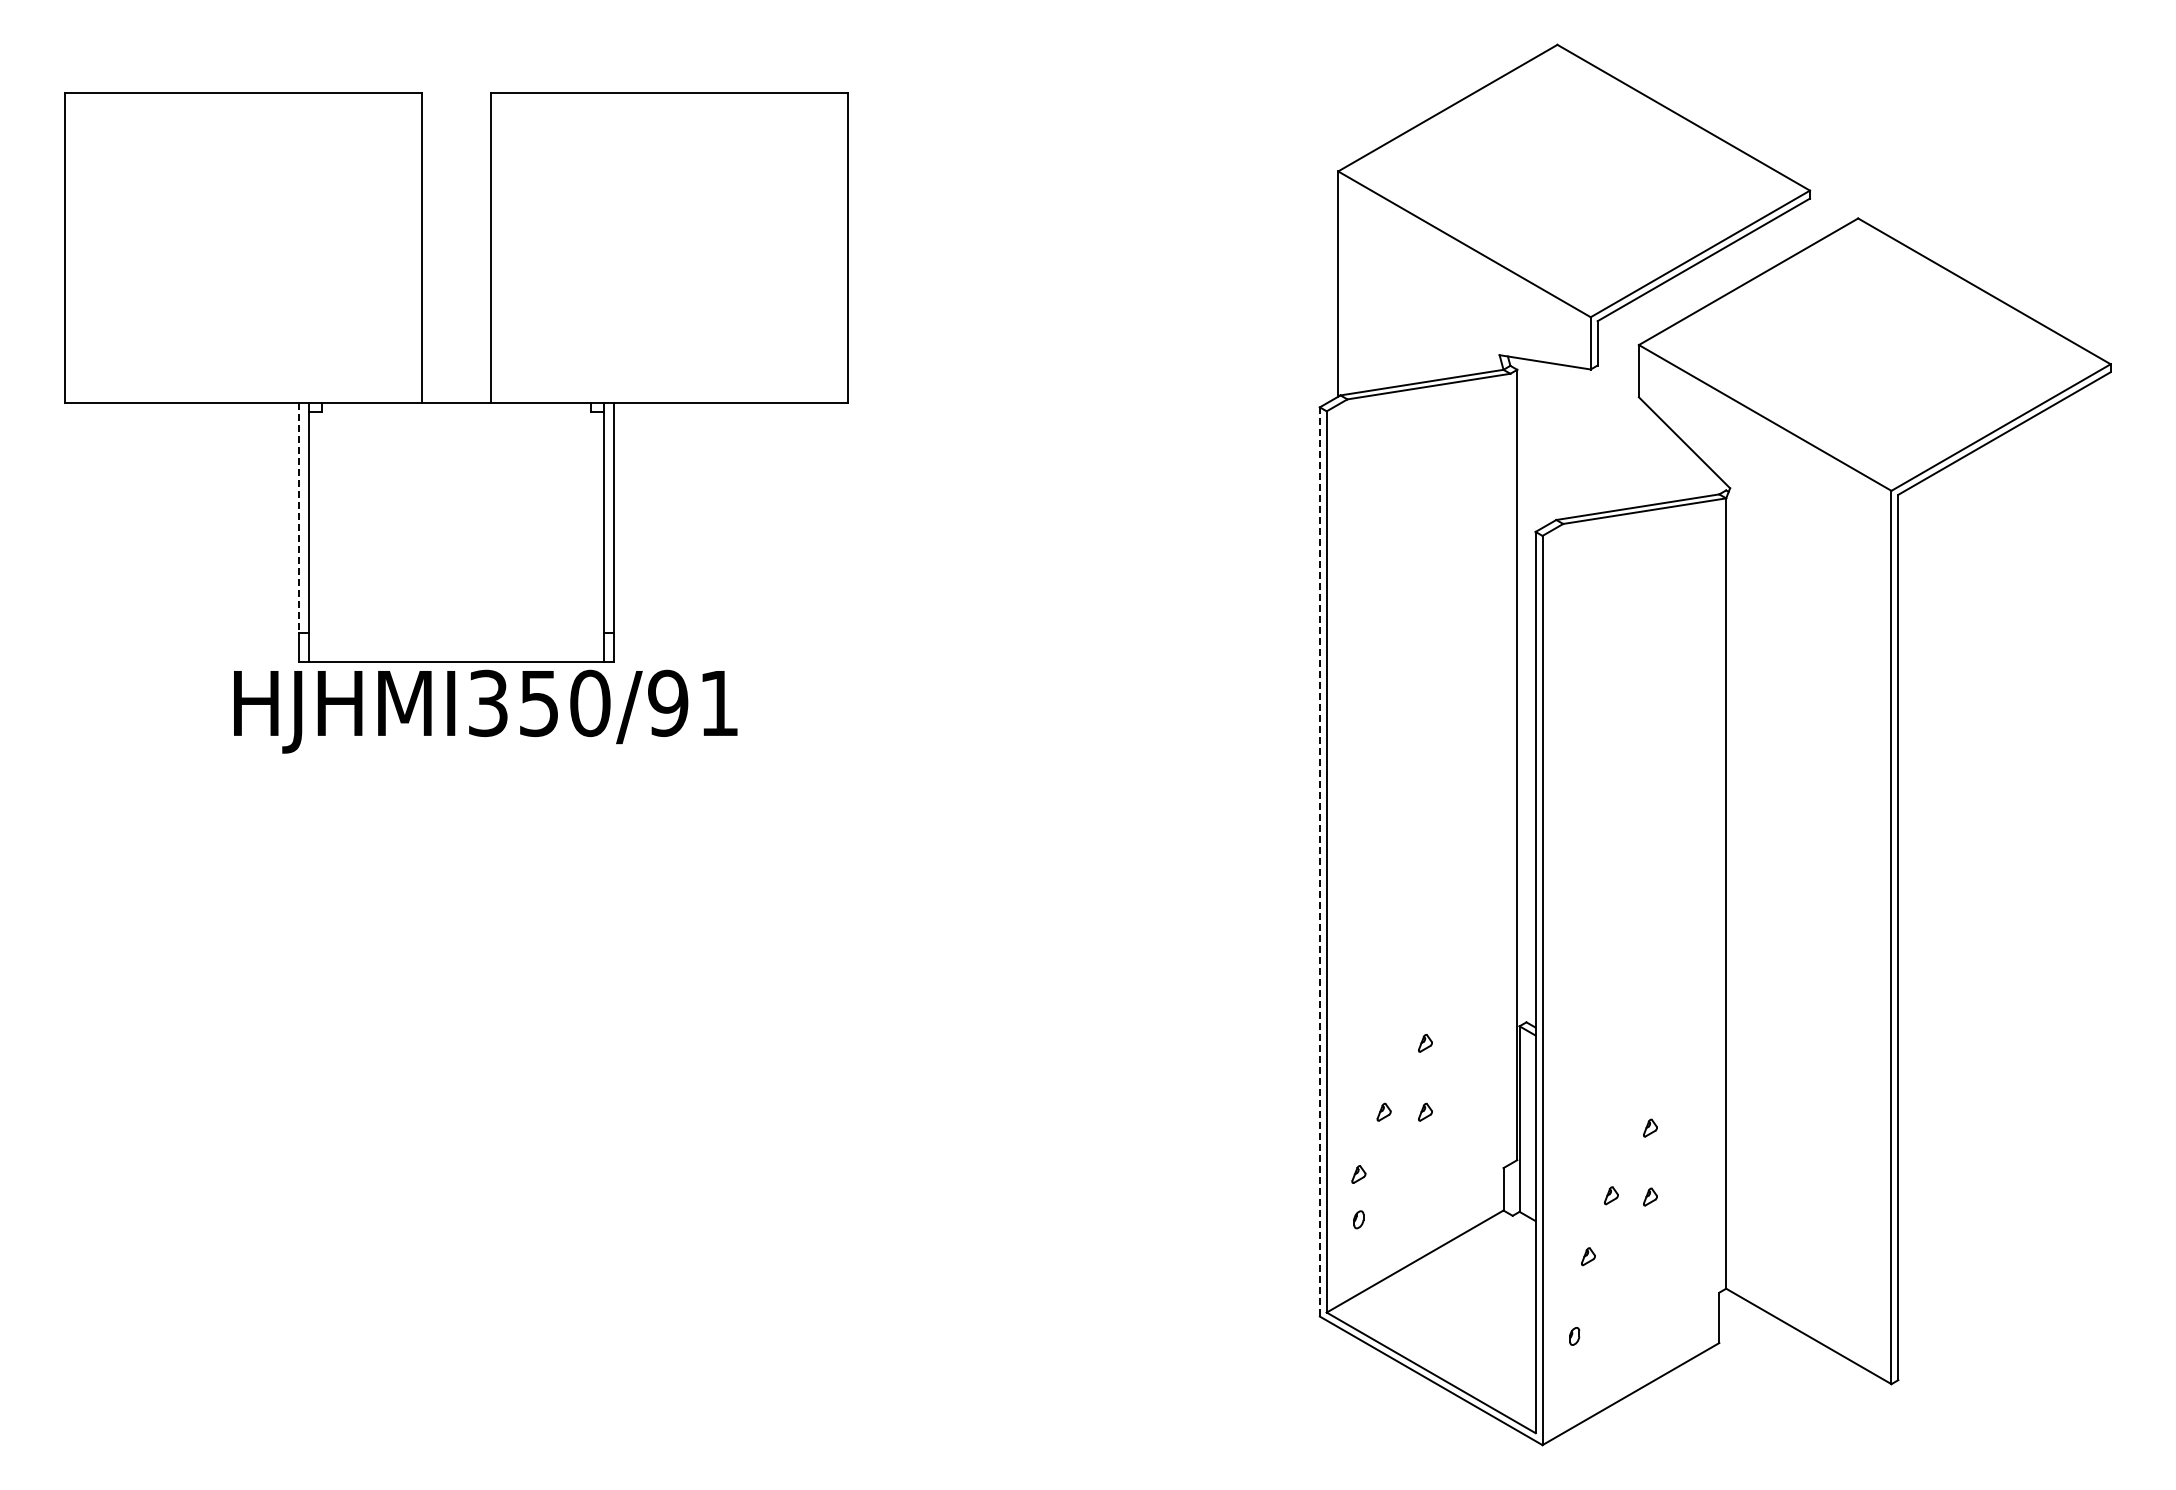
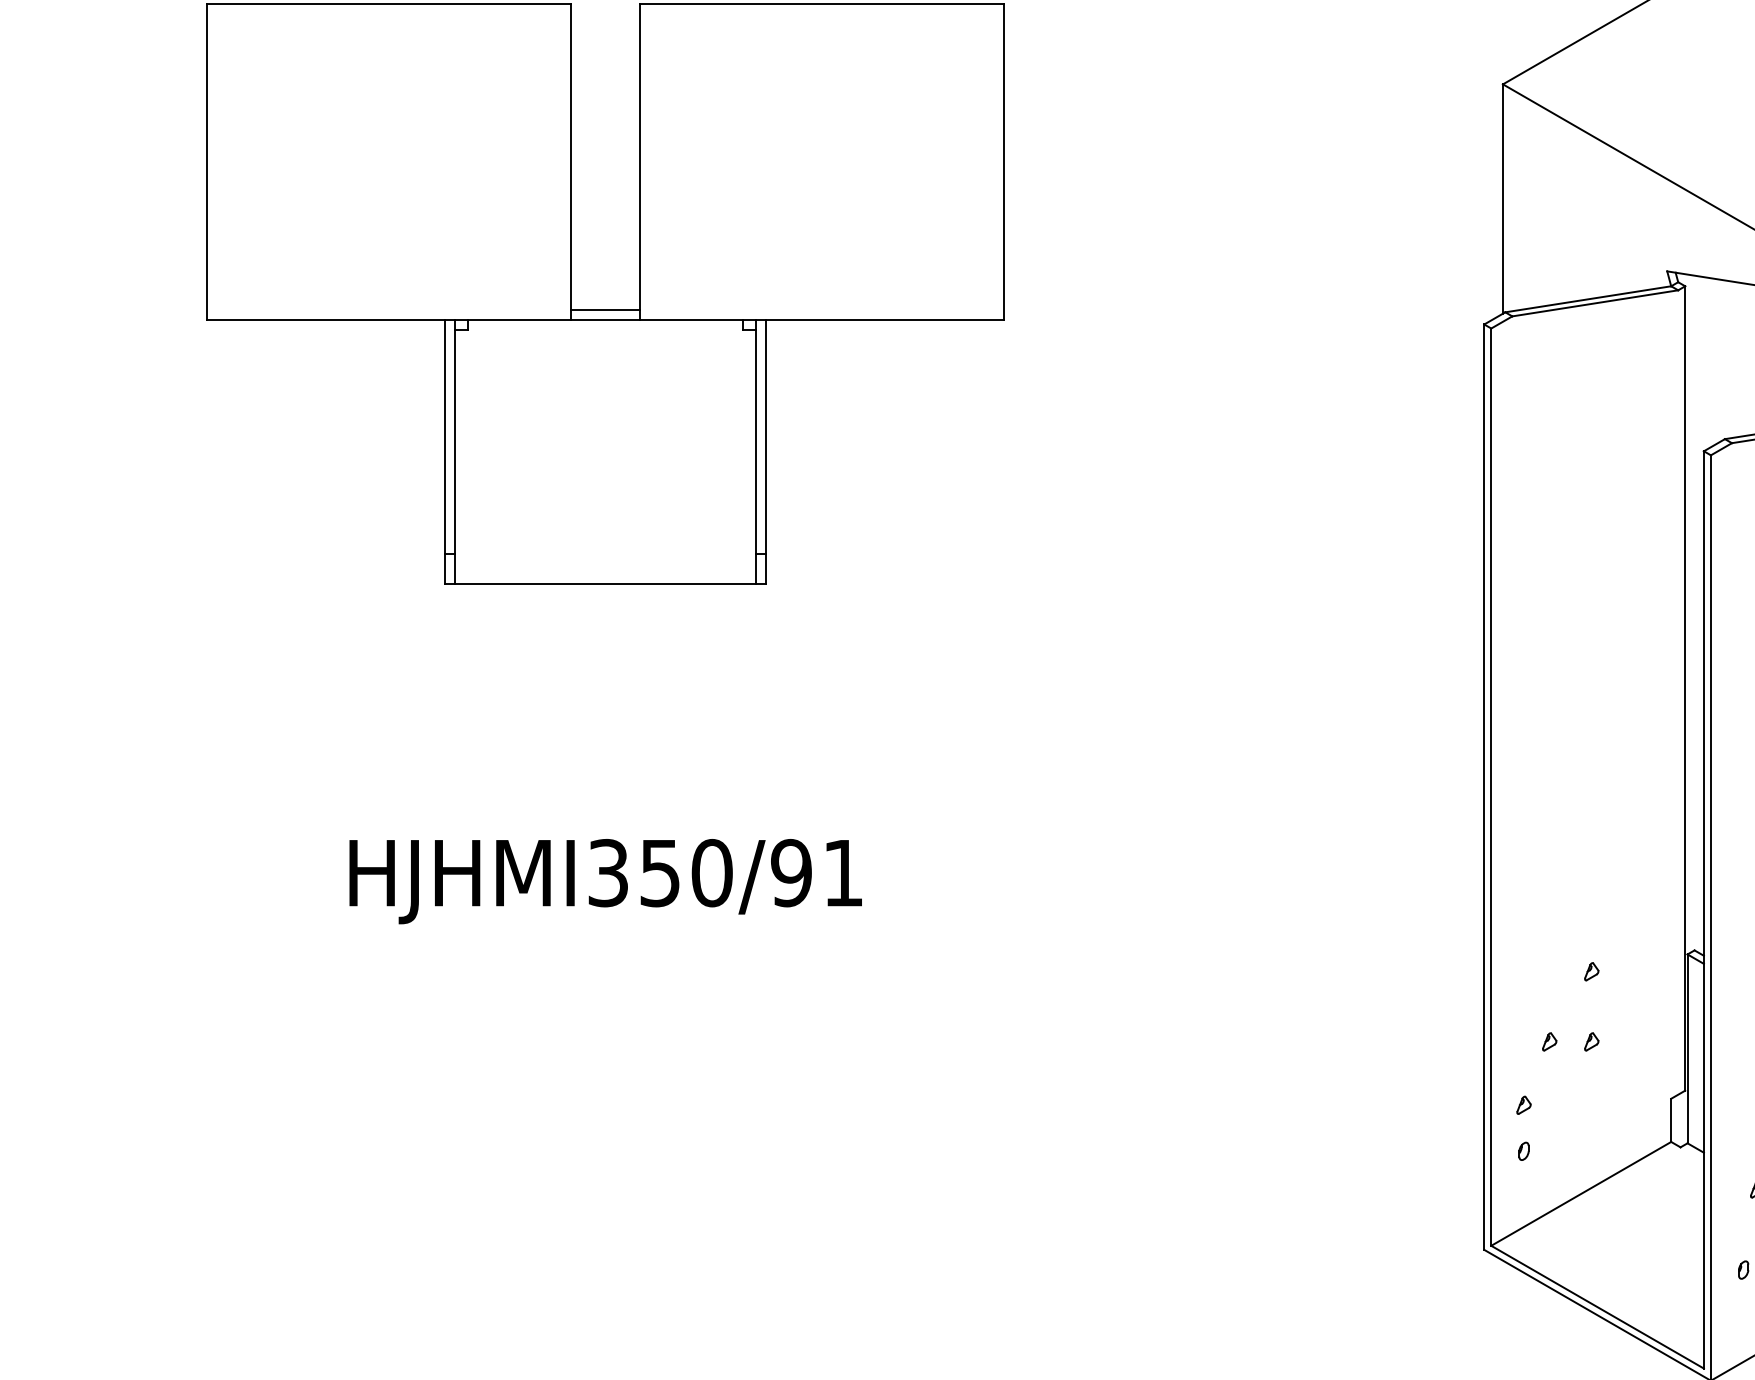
line: (456, 392) -> (605, 309), added
line: (299, 518) -> (445, 437), dashed -> solid
text: (485, 711) -> (605, 881), moved
line: (1319, 861) -> (1483, 786), dashed -> solid

